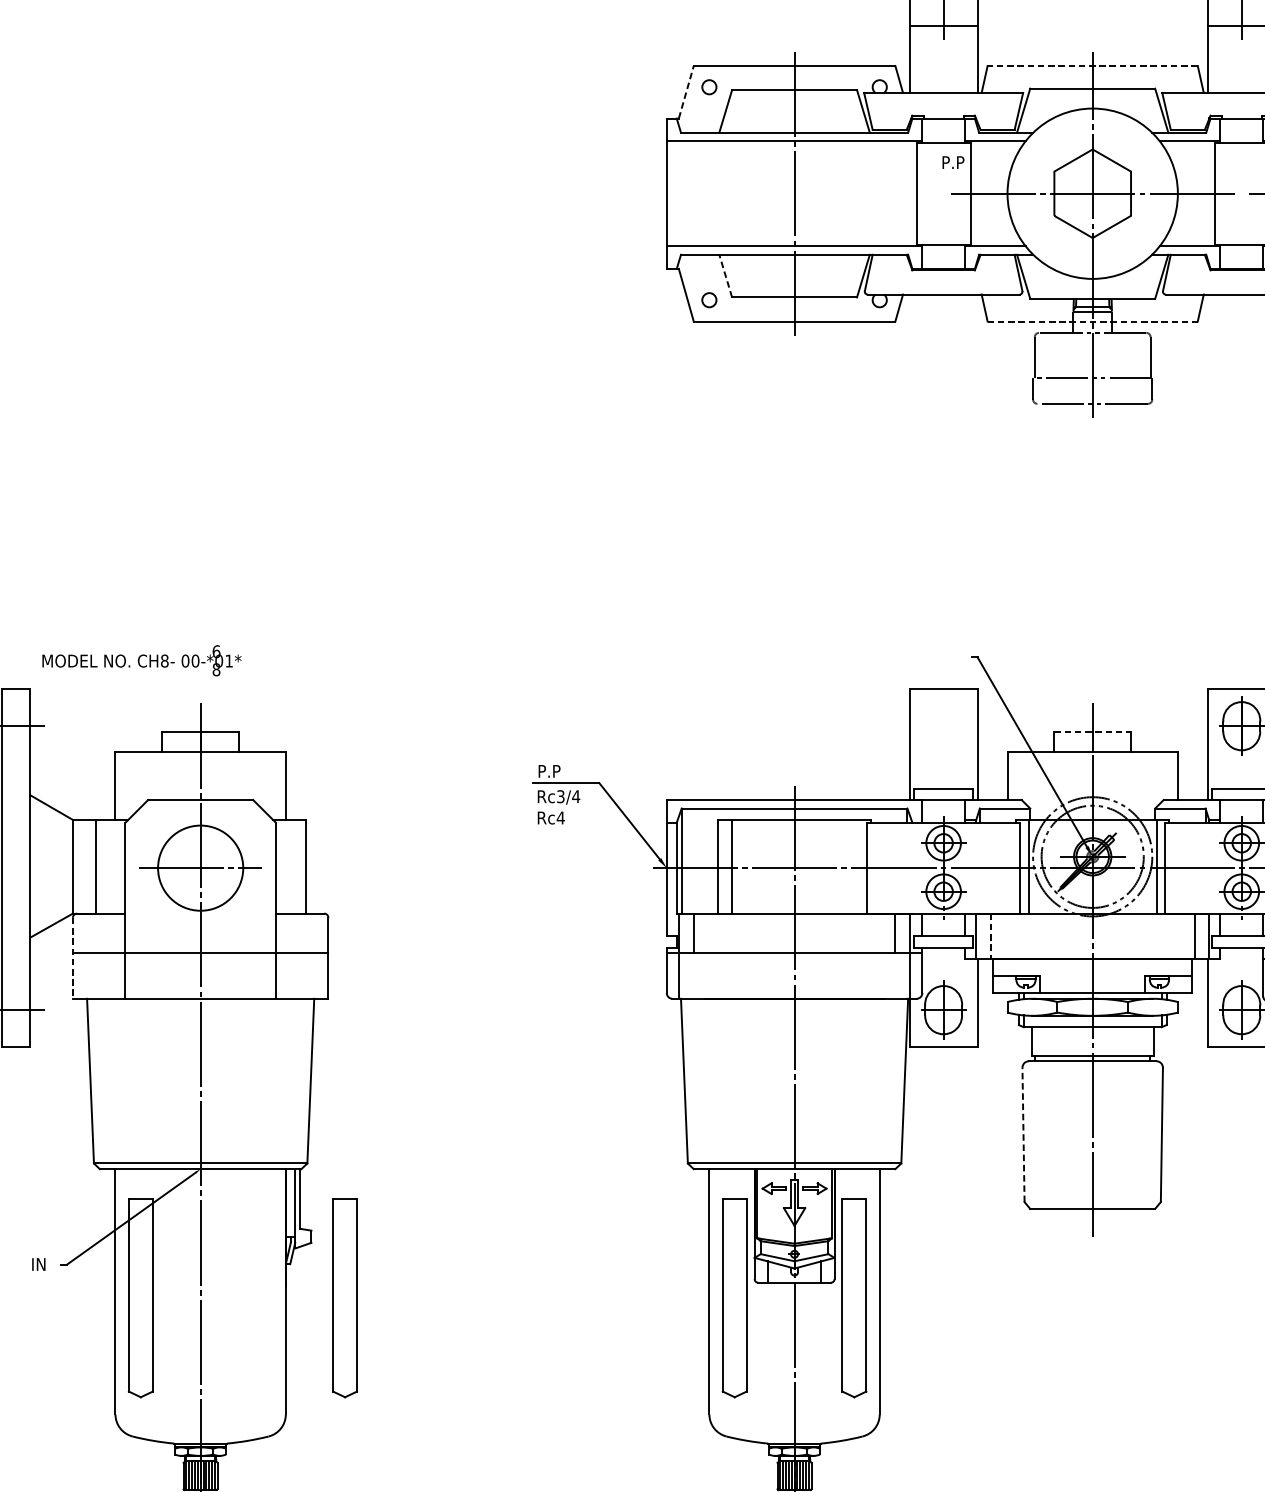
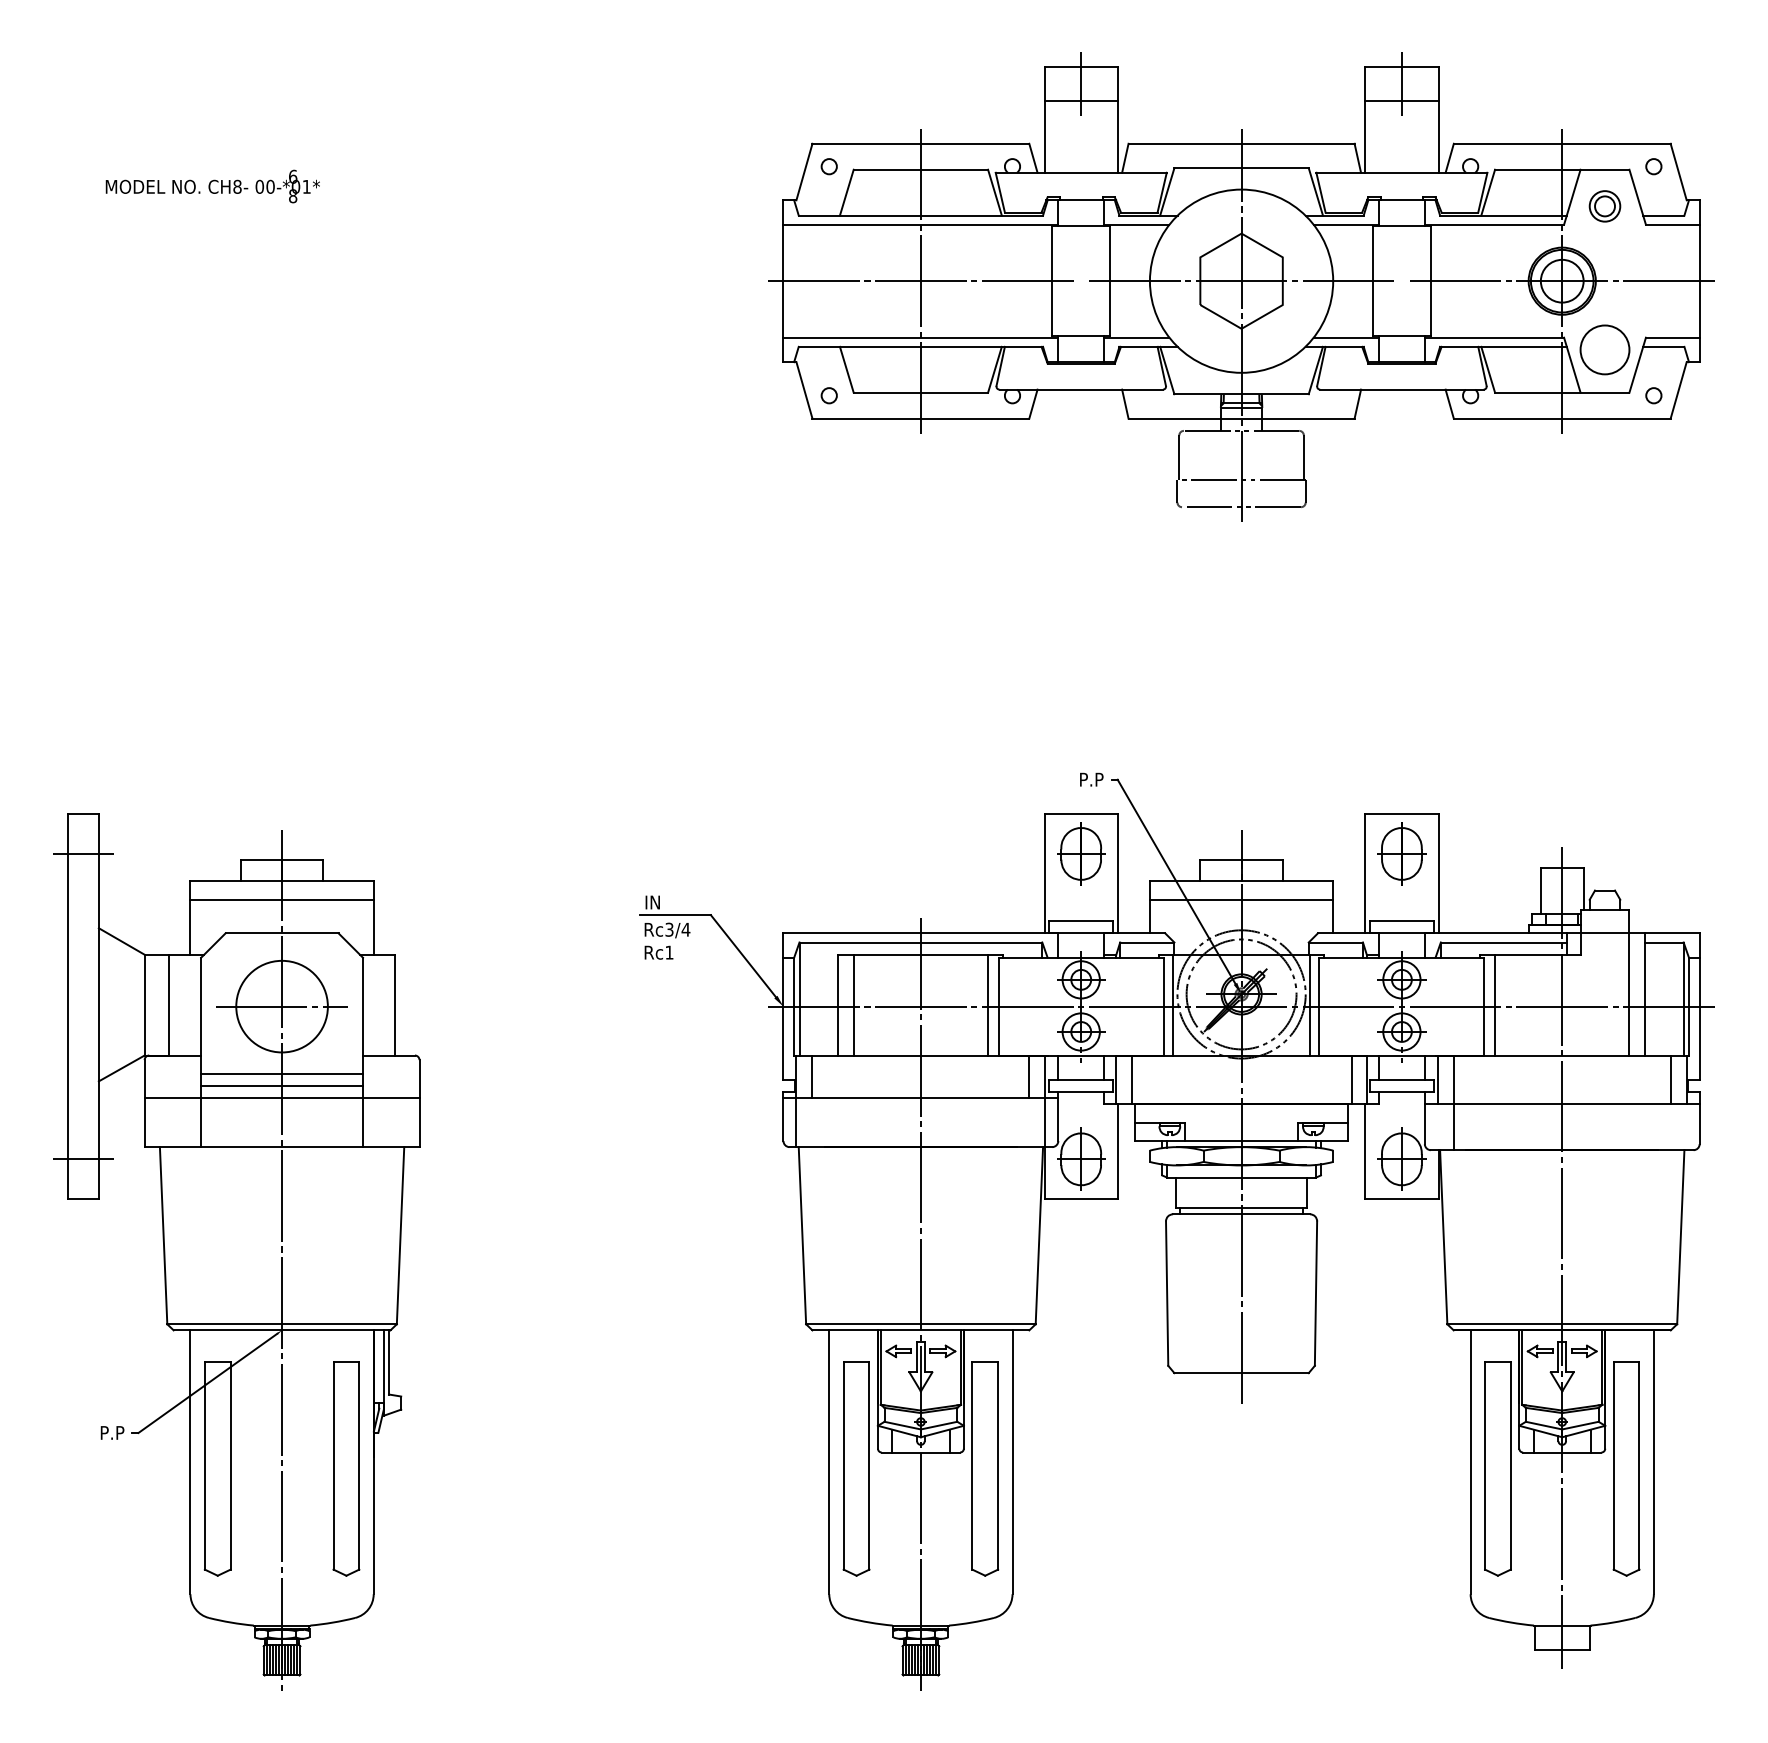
line: (1092, 65) -> (1241, 143), dashed -> solid
line: (686, 91) -> (804, 171), dashed -> solid
text: (953, 162) -> (1091, 779), moved
line: (794, 194) -> (920, 281), added
line: (725, 275) -> (846, 369), dashed -> solid
line: (1093, 321) -> (1242, 418), dashed -> solid
text: (141, 660) -> (212, 186), moved
part: (943, 725) -> (1081, 853), added
line: (1093, 732) -> (1242, 860), dashed -> solid
line: (200, 768) -> (281, 899), added
line: (1092, 768) -> (1241, 899), added
text: (550, 771) -> (658, 902), P.P -> IN
text: (560, 817) -> (669, 952), Rc4 -> Rc1
line: (857, 866) -> (988, 1004), added
line: (201, 930) -> (282, 1073), added
line: (990, 936) -> (1131, 1080), dashed -> solid
line: (201, 942) -> (282, 1086), added
line: (72, 958) -> (144, 1103), dashed -> solid
line: (1023, 1134) -> (1167, 1293), dashed -> solid
text: (43, 1264) -> (113, 1432), IN -> P.P
part: (345, 1297) -> (346, 1468), moved

